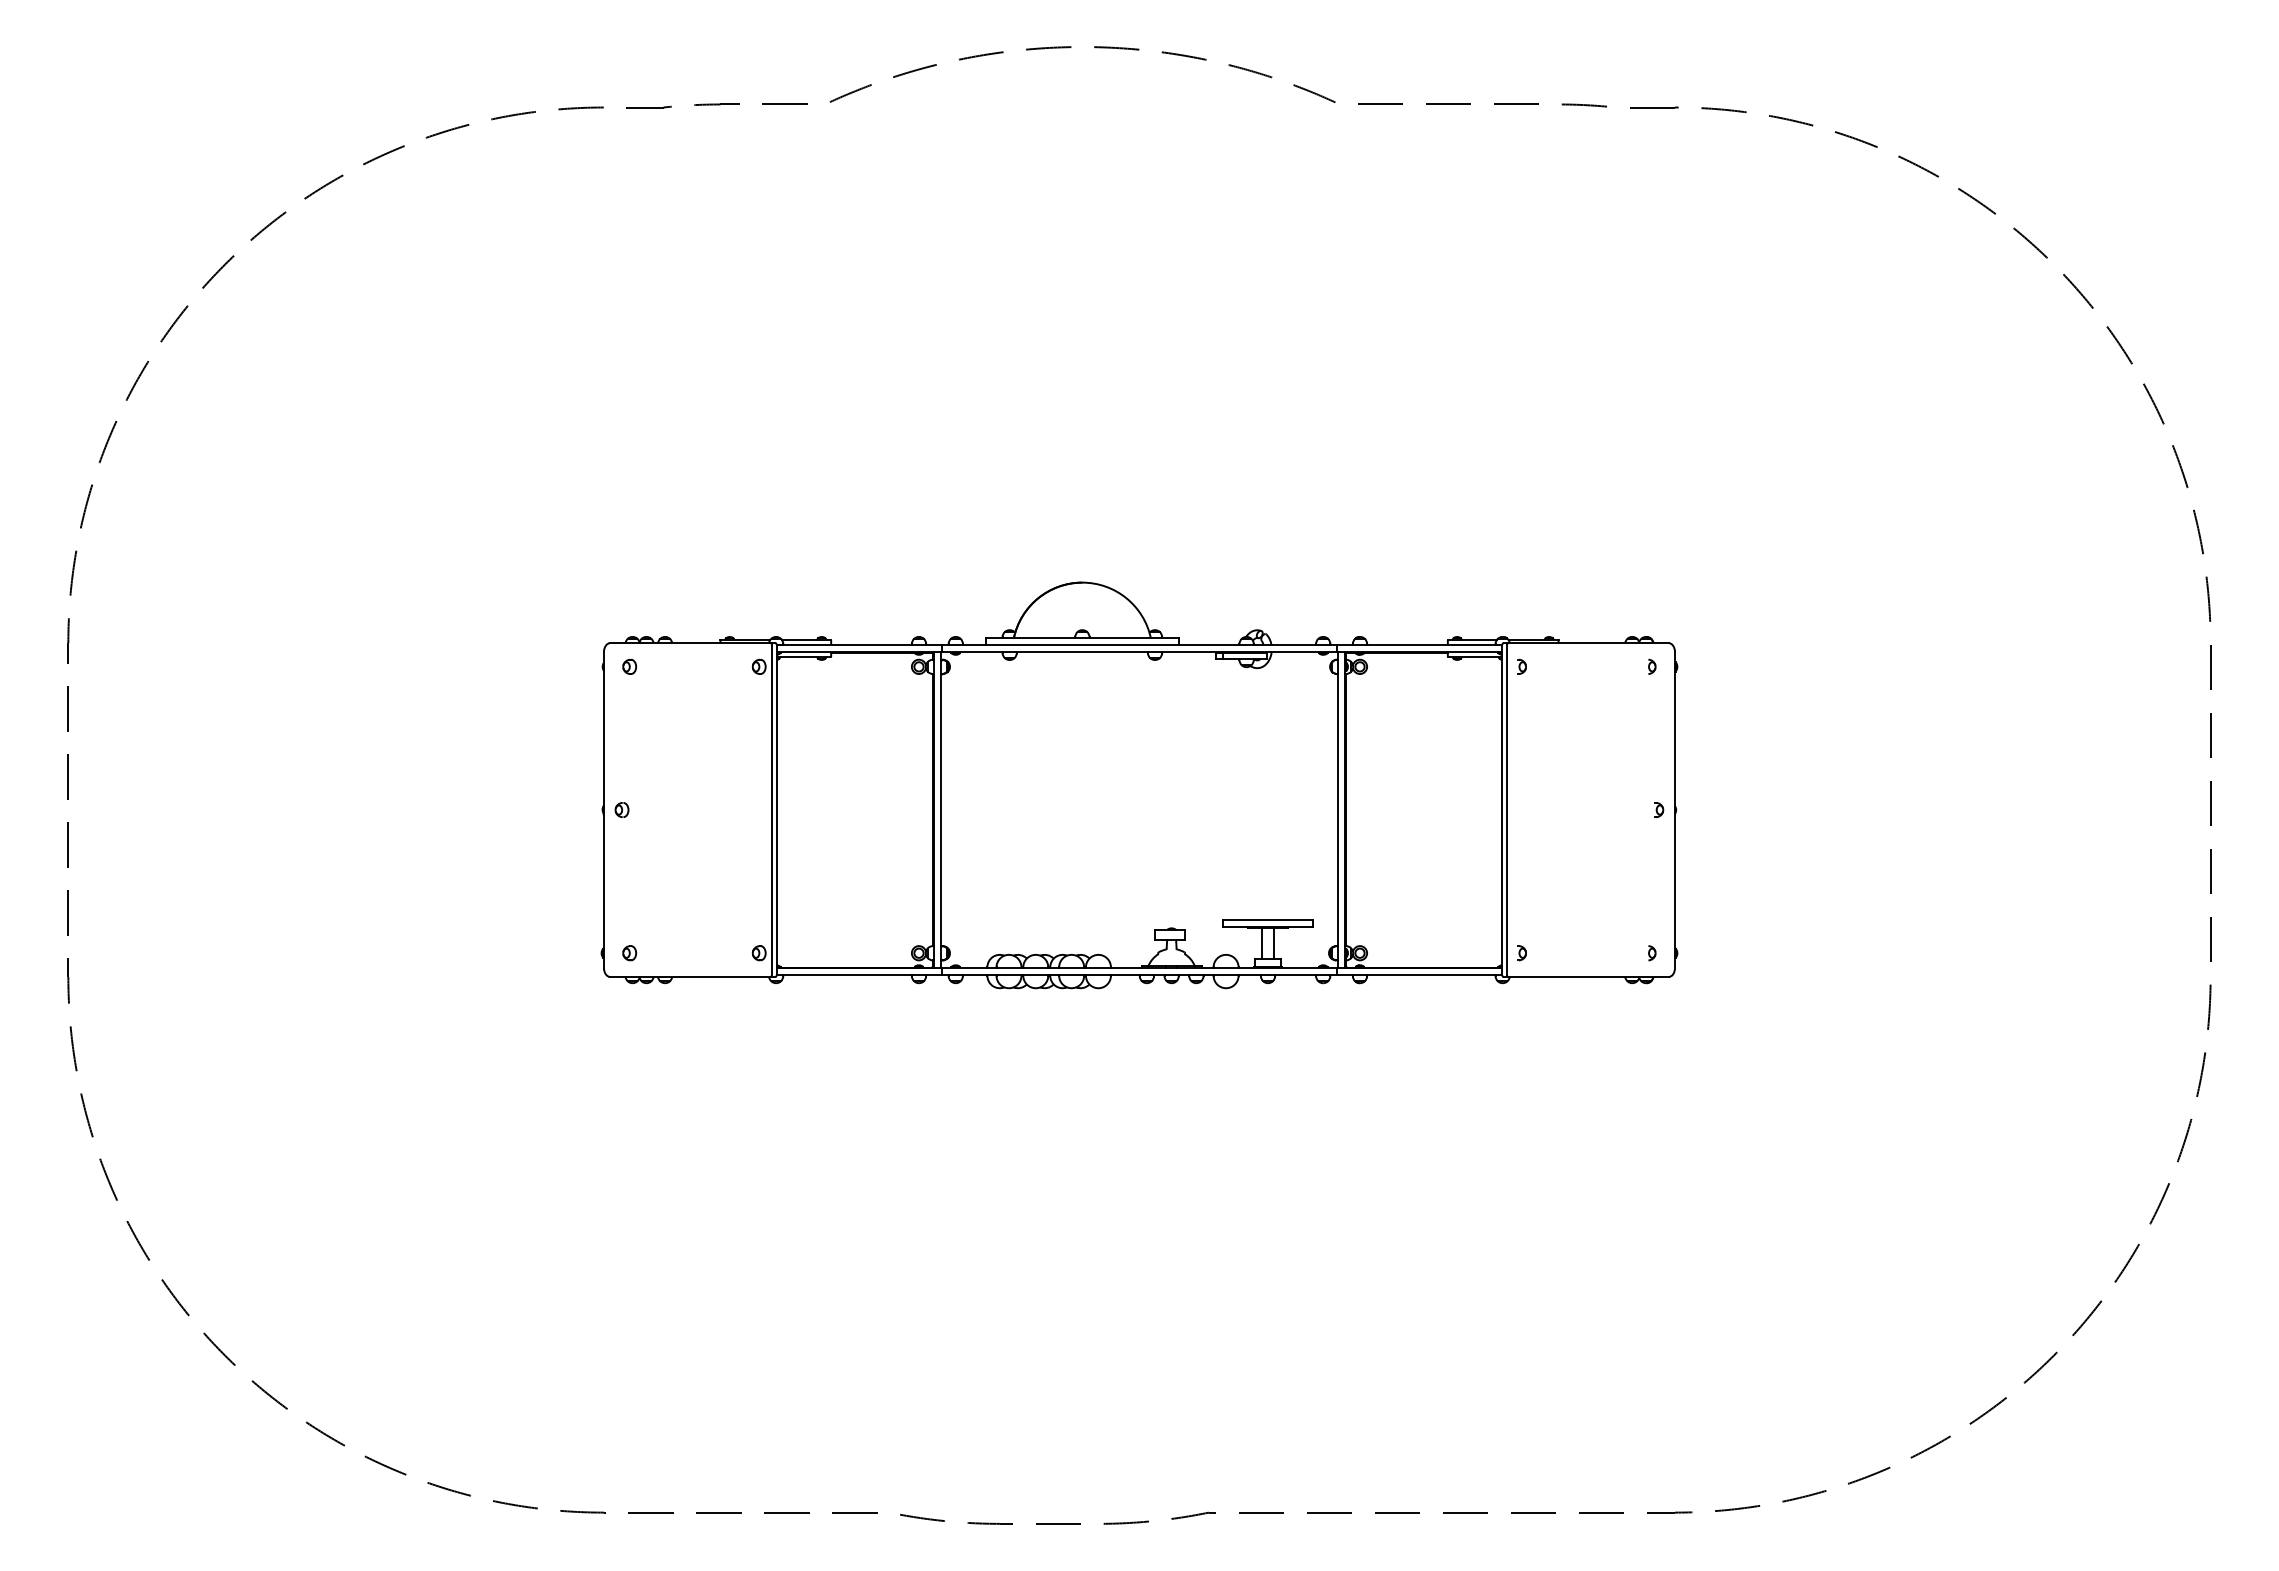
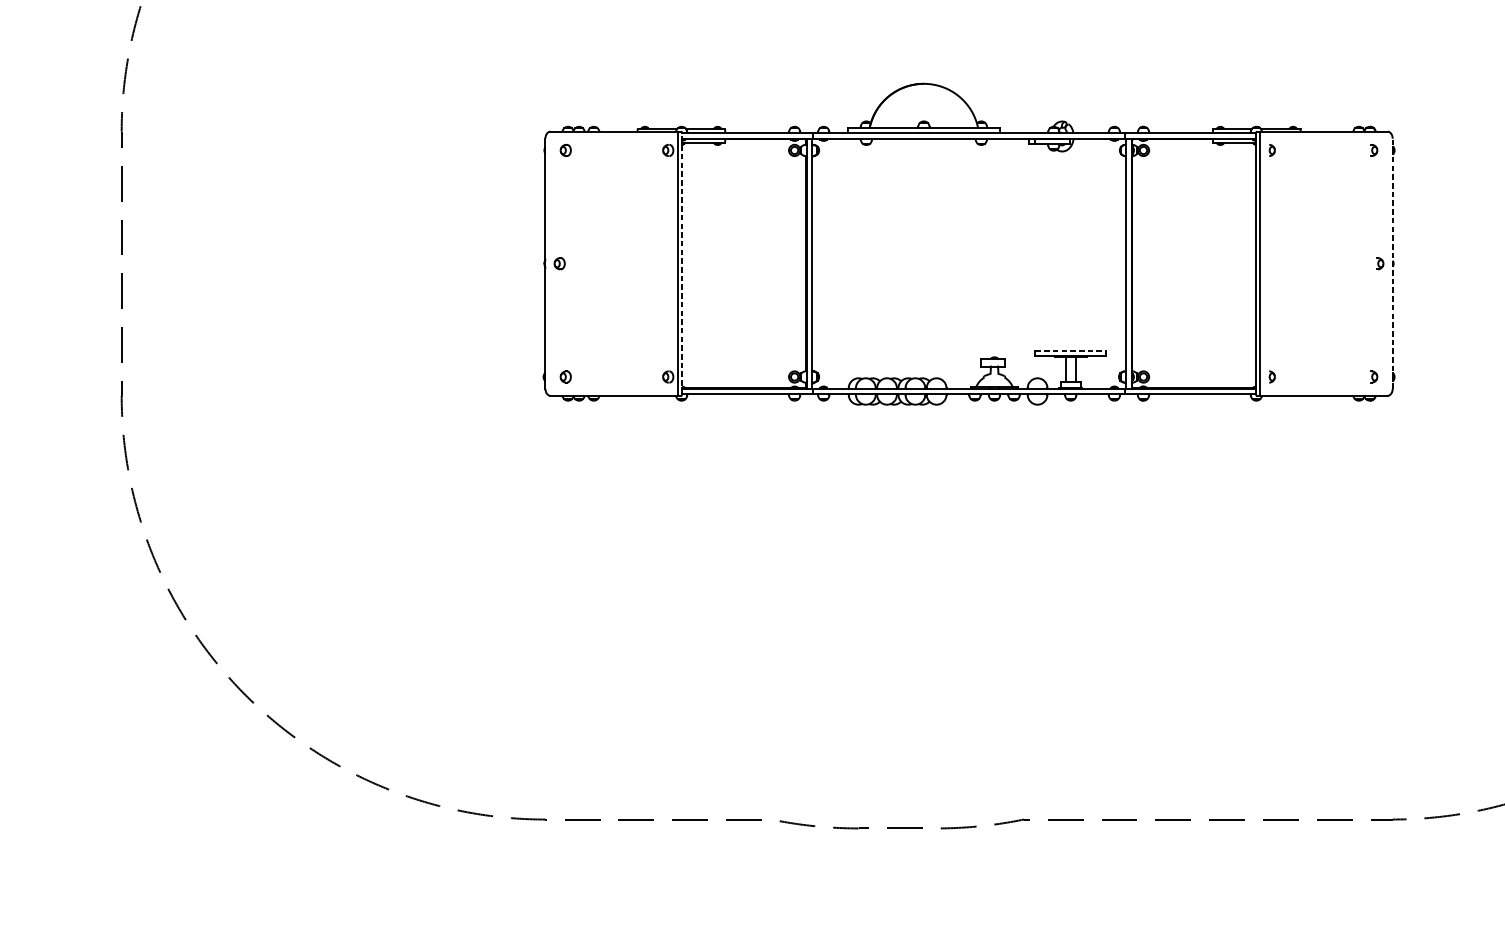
line: (776, 809) -> (681, 263), solid -> dashed
line: (1675, 809) -> (1393, 263), solid -> dashed
line: (1268, 919) -> (1071, 350), solid -> dashed

